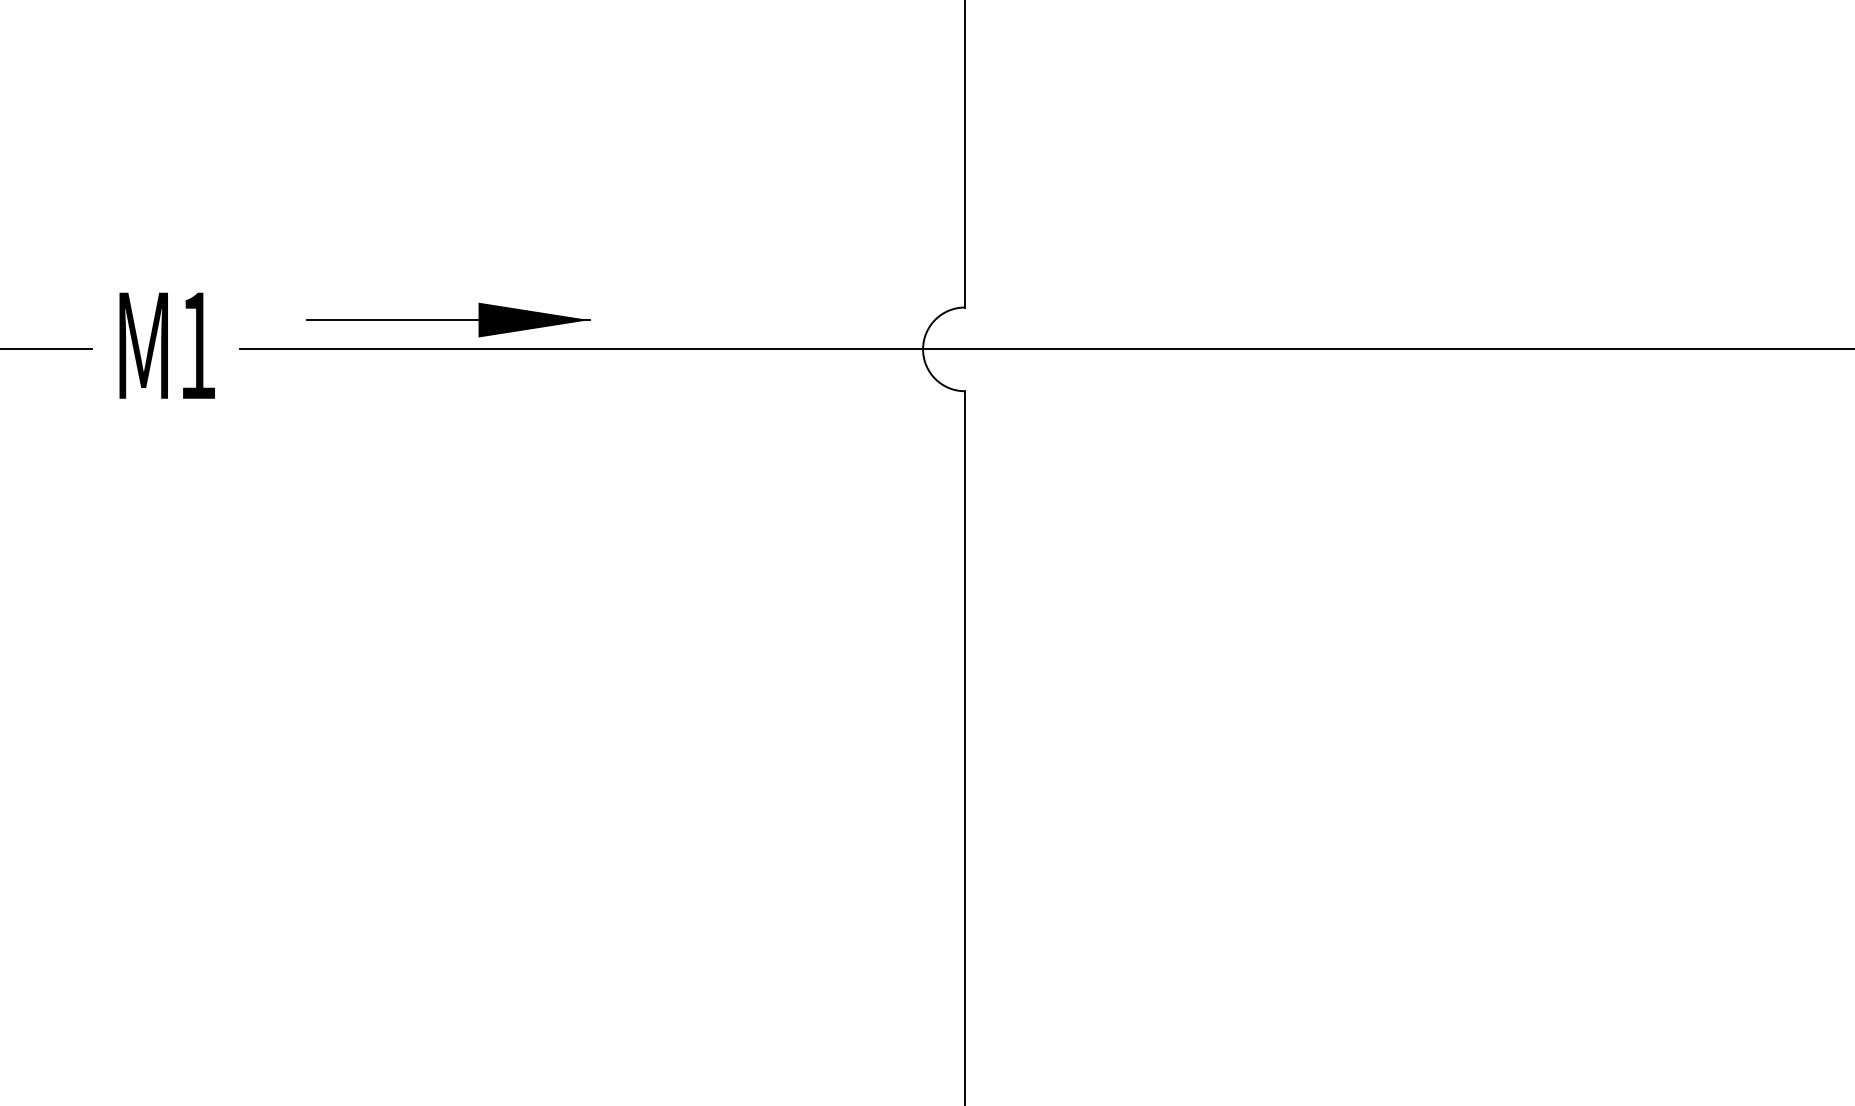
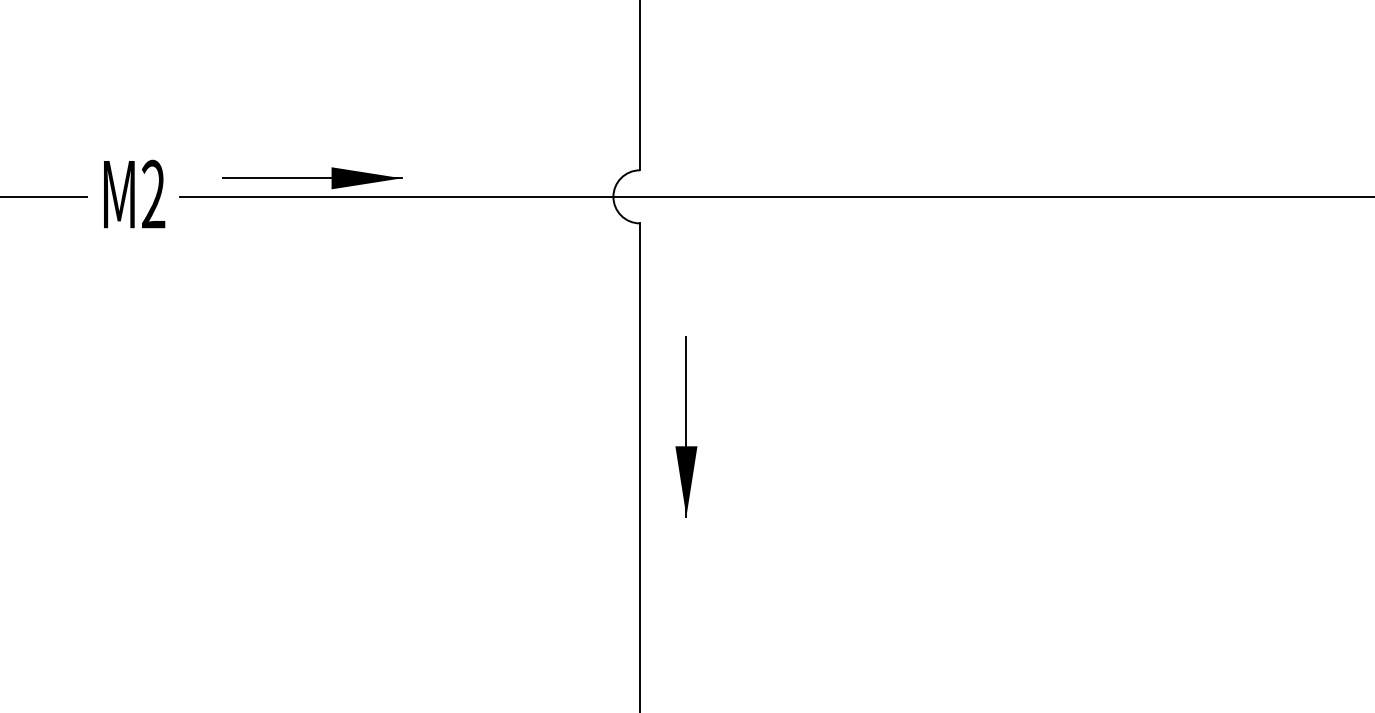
text: (197, 344) -> (153, 193), 1 -> 2
part: (1038, 711) -> (686, 426), added

